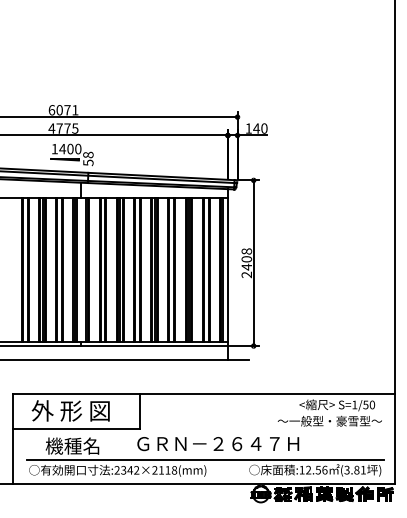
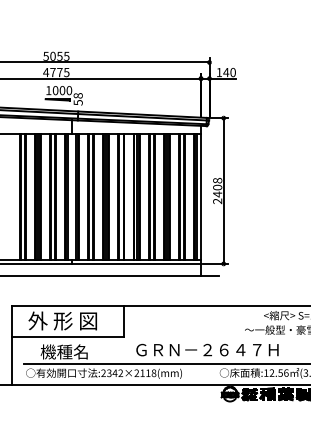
text: (63, 110) -> (56, 56), 6071 -> 5055
text: (62, 148) -> (55, 90), 1400 -> 1000
text: (218, 444) -> (207, 350), moved

